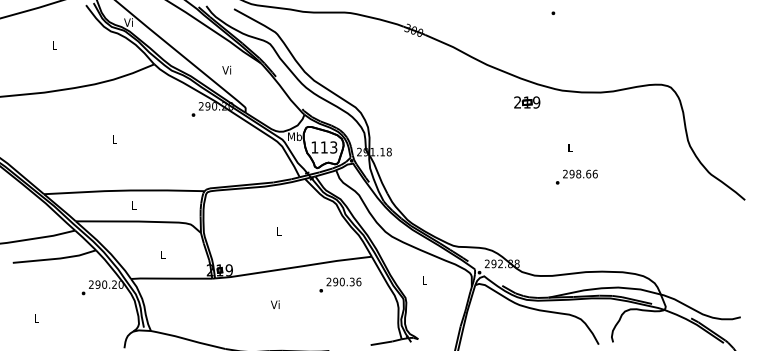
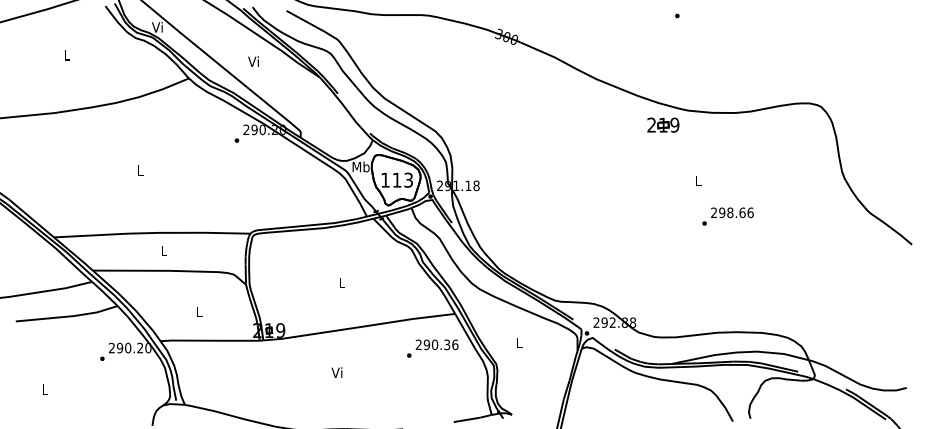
text: (226, 70) -> (253, 61), moved
part: (527, 101) -> (663, 124), moved
text: (576, 177) -> (727, 216), moved
text: (340, 284) -> (432, 348), moved

